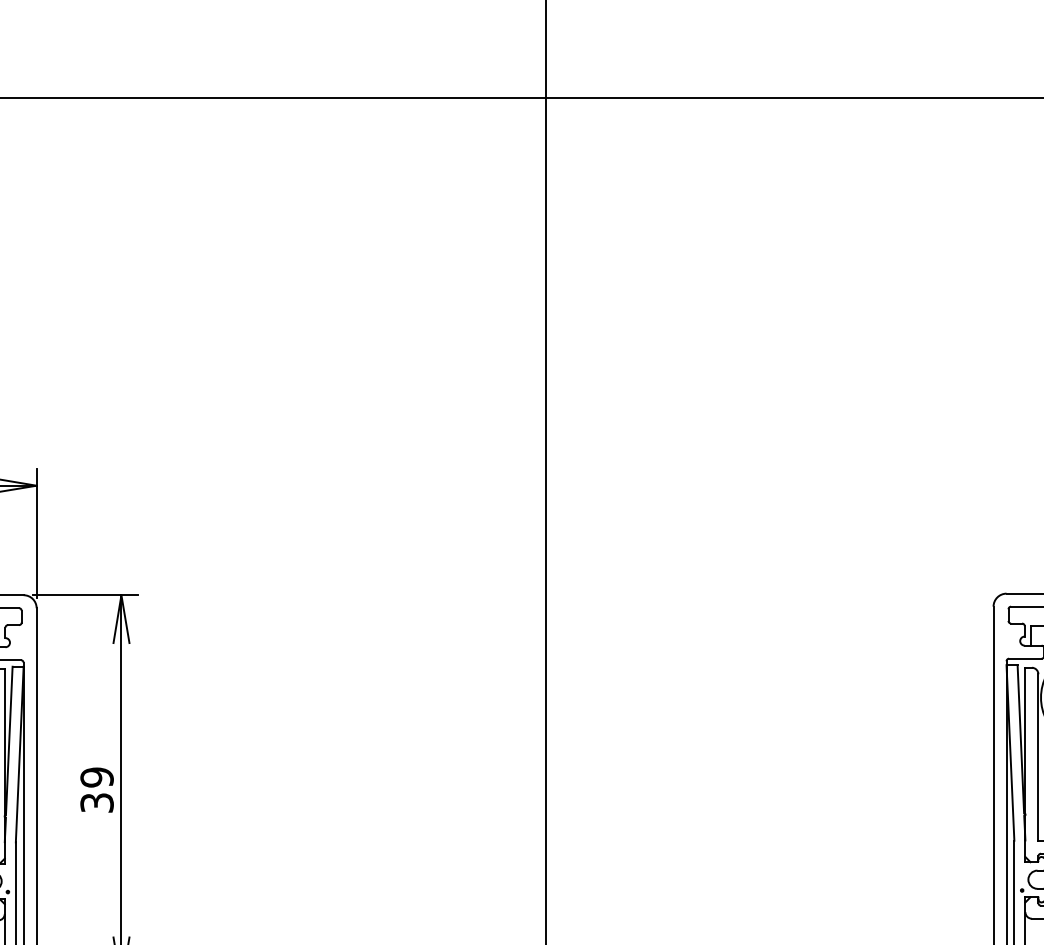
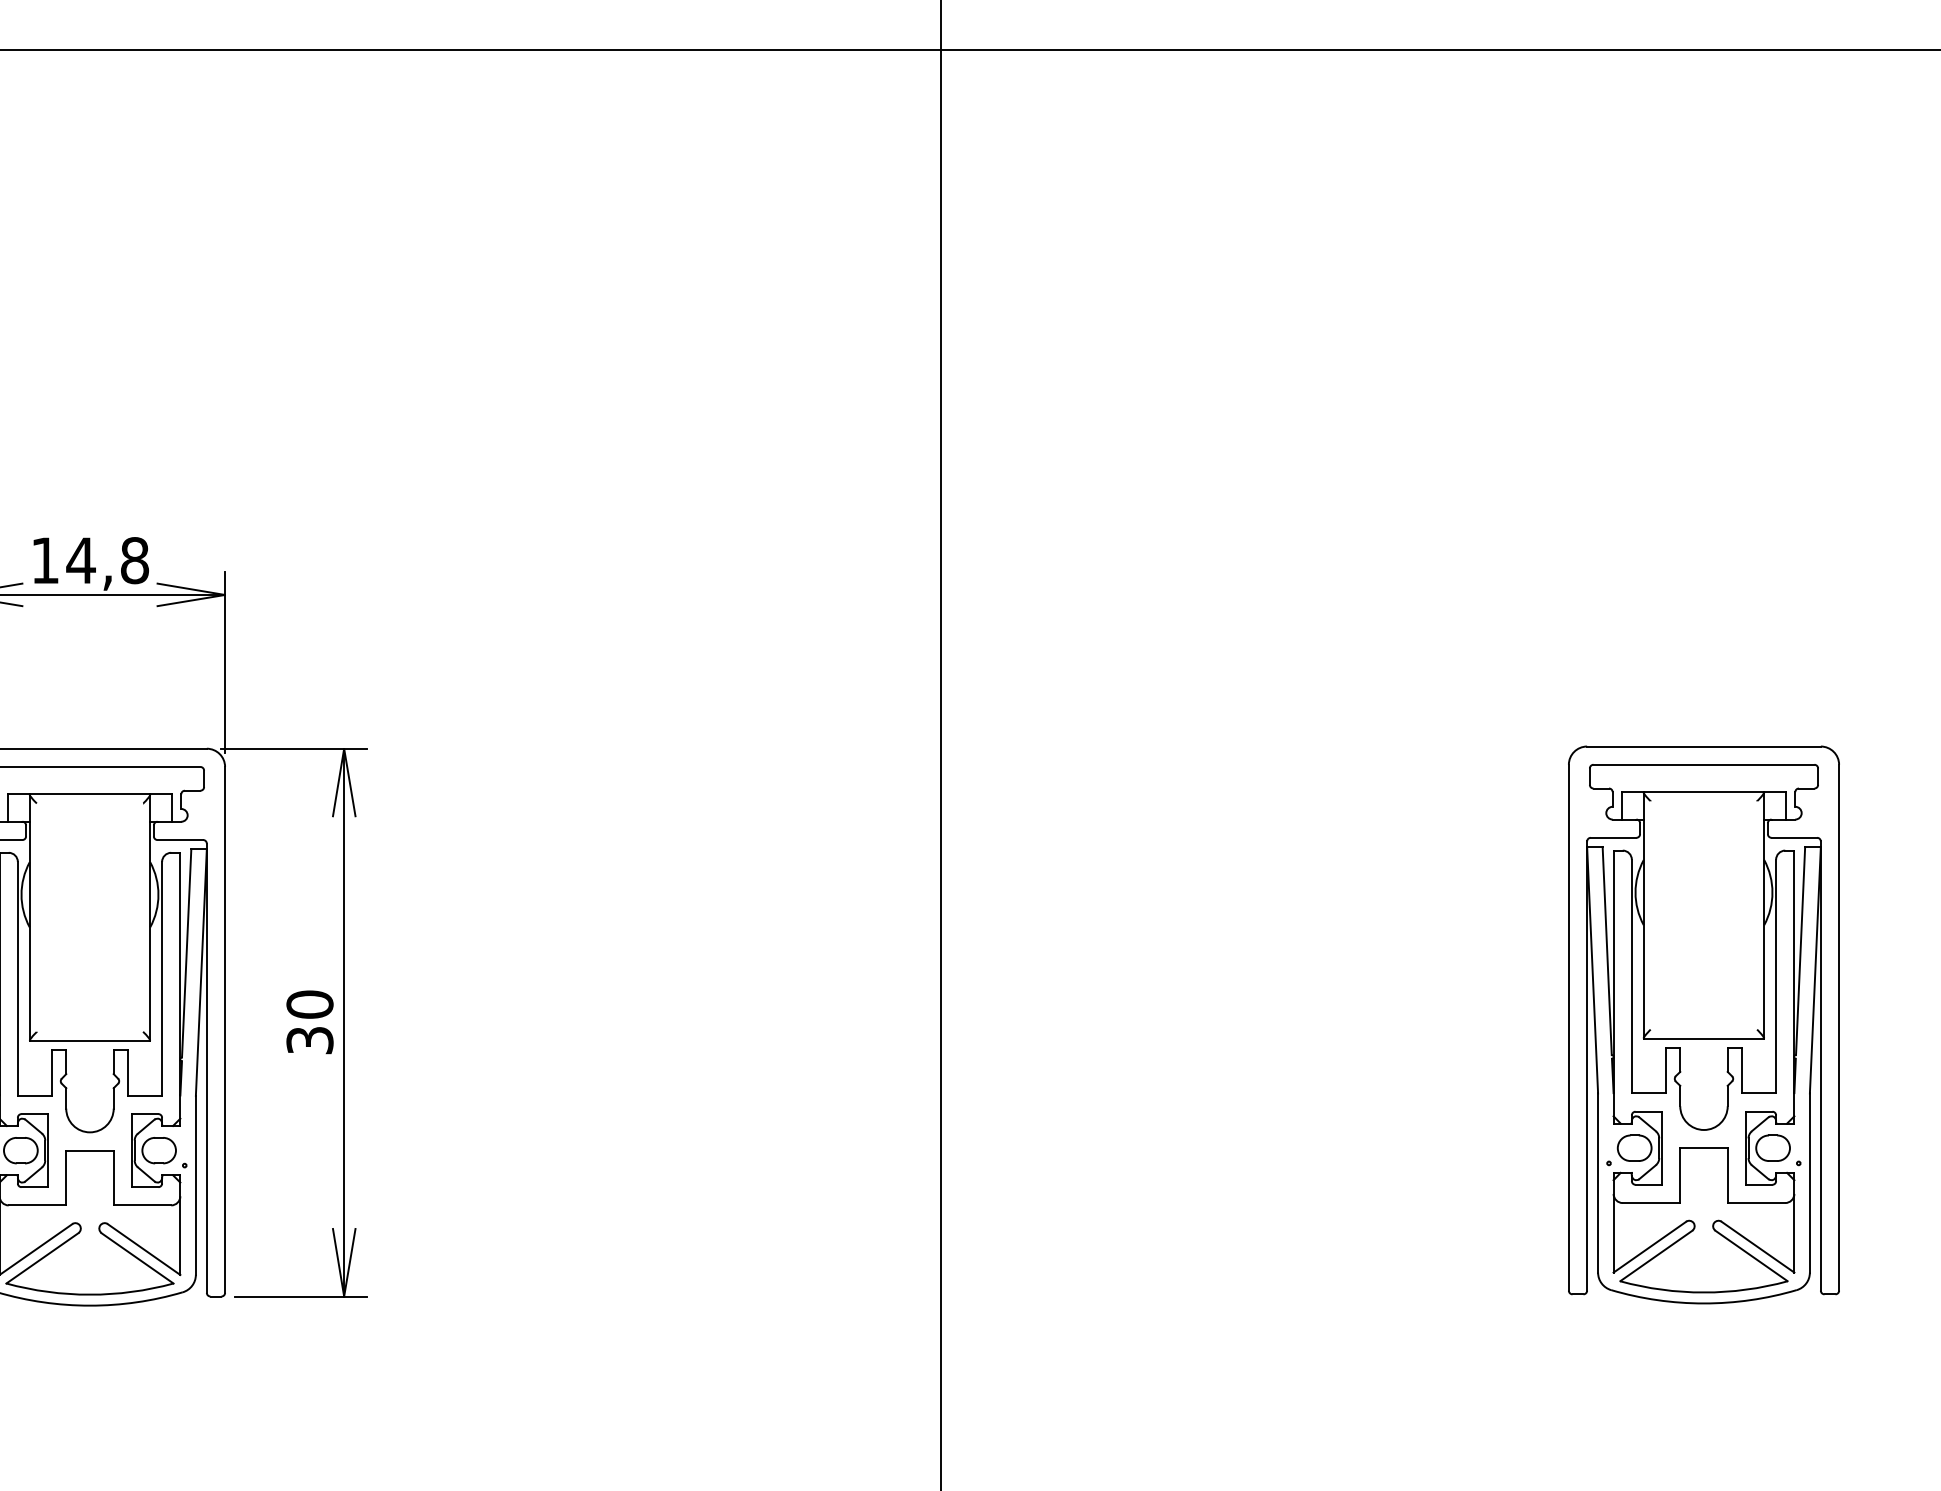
text: (96, 777) -> (309, 1004), 39 -> 30

